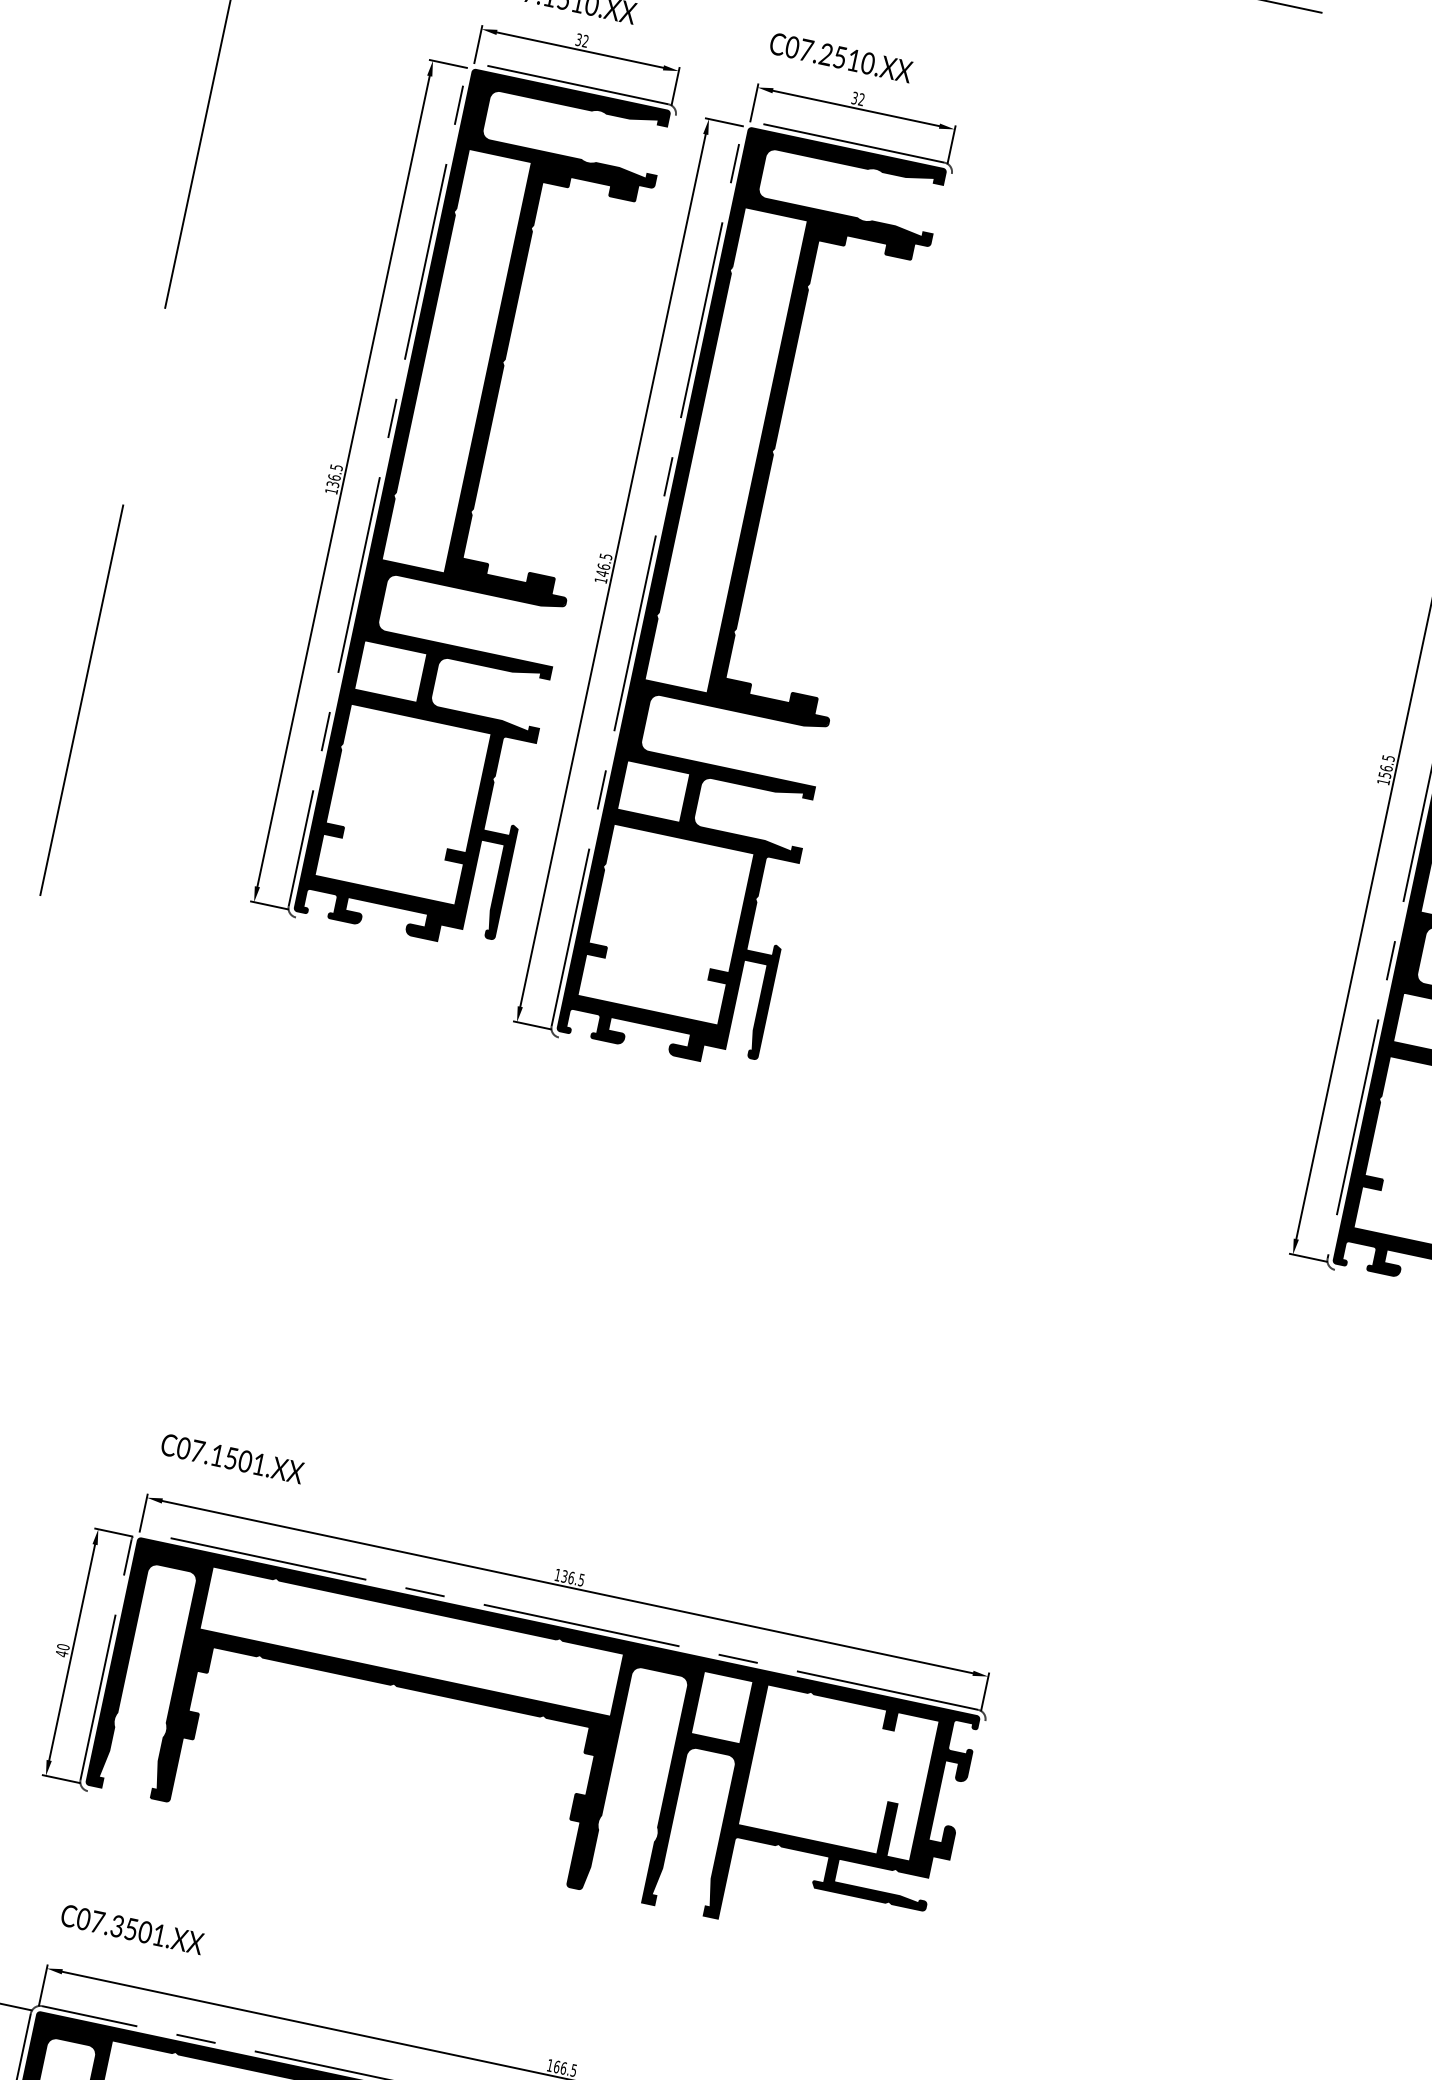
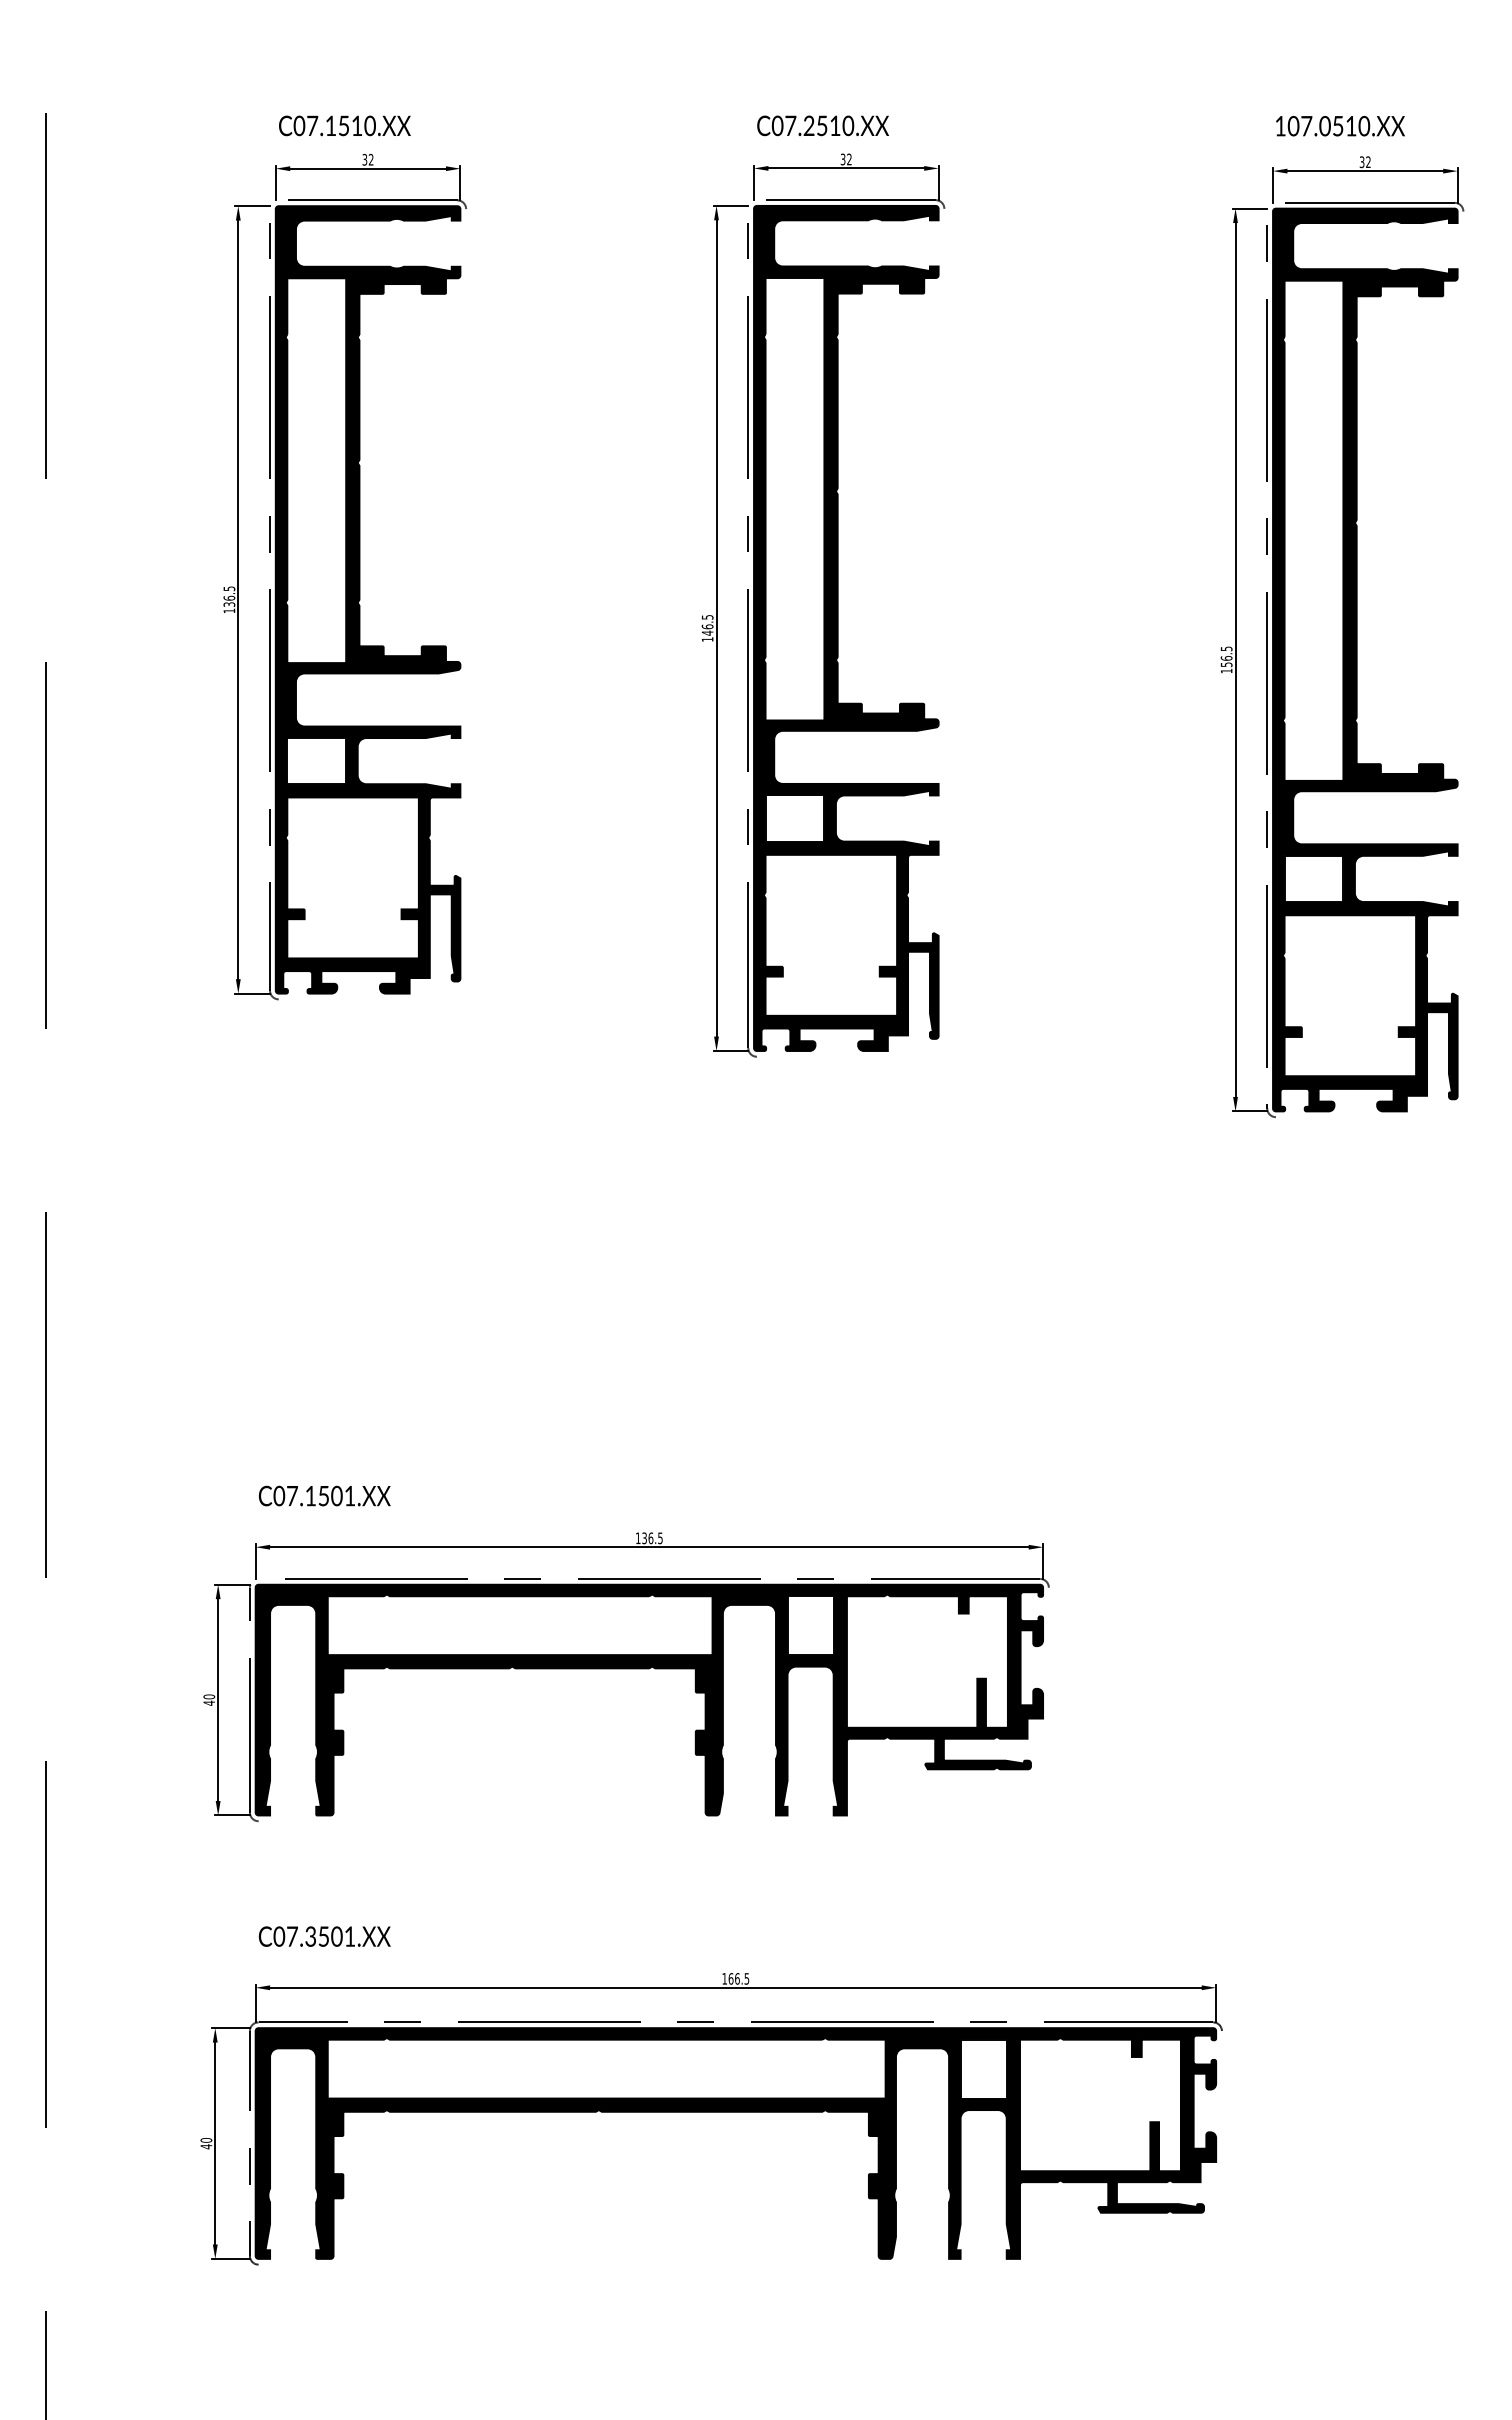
part: (736, 550) -> (823, 586), moved

